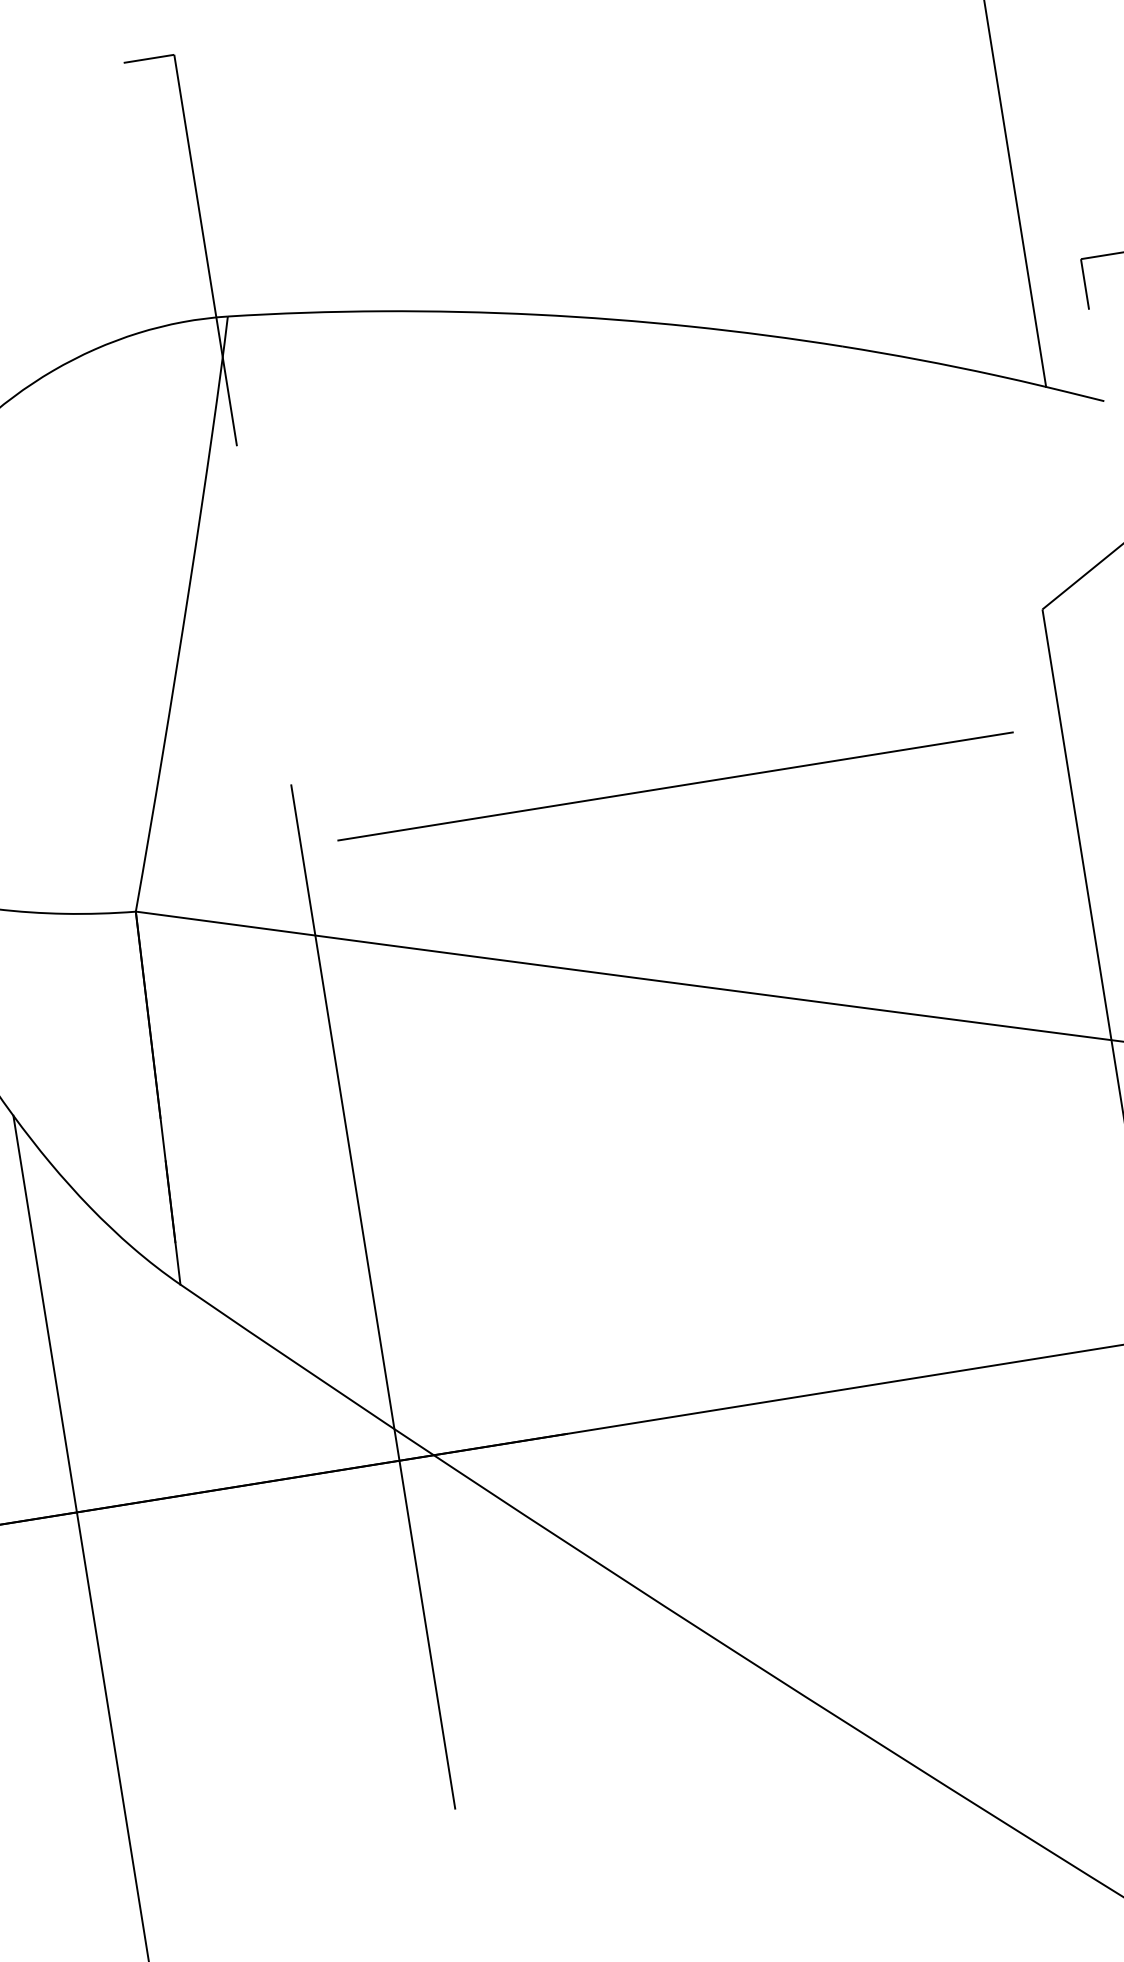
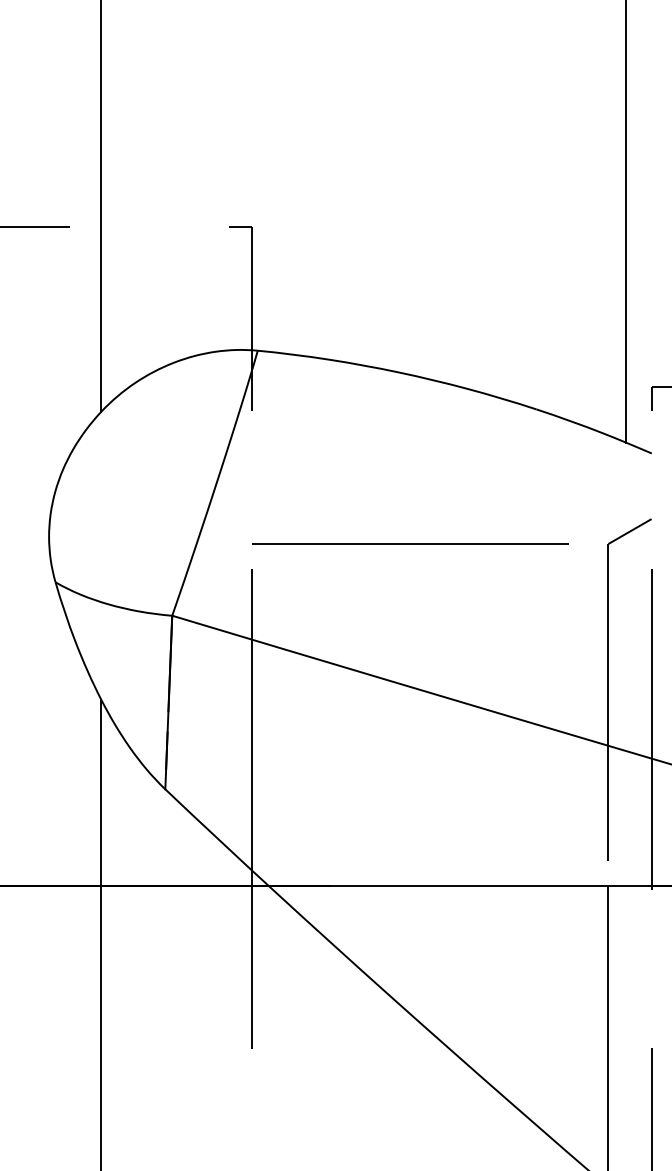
line: (674, 785) -> (410, 543), moved

